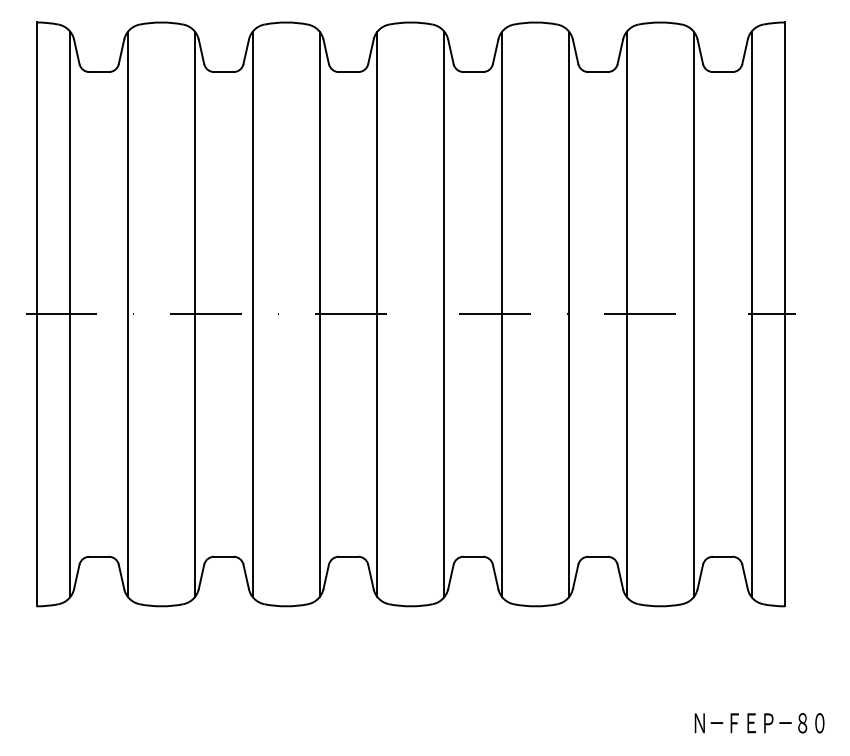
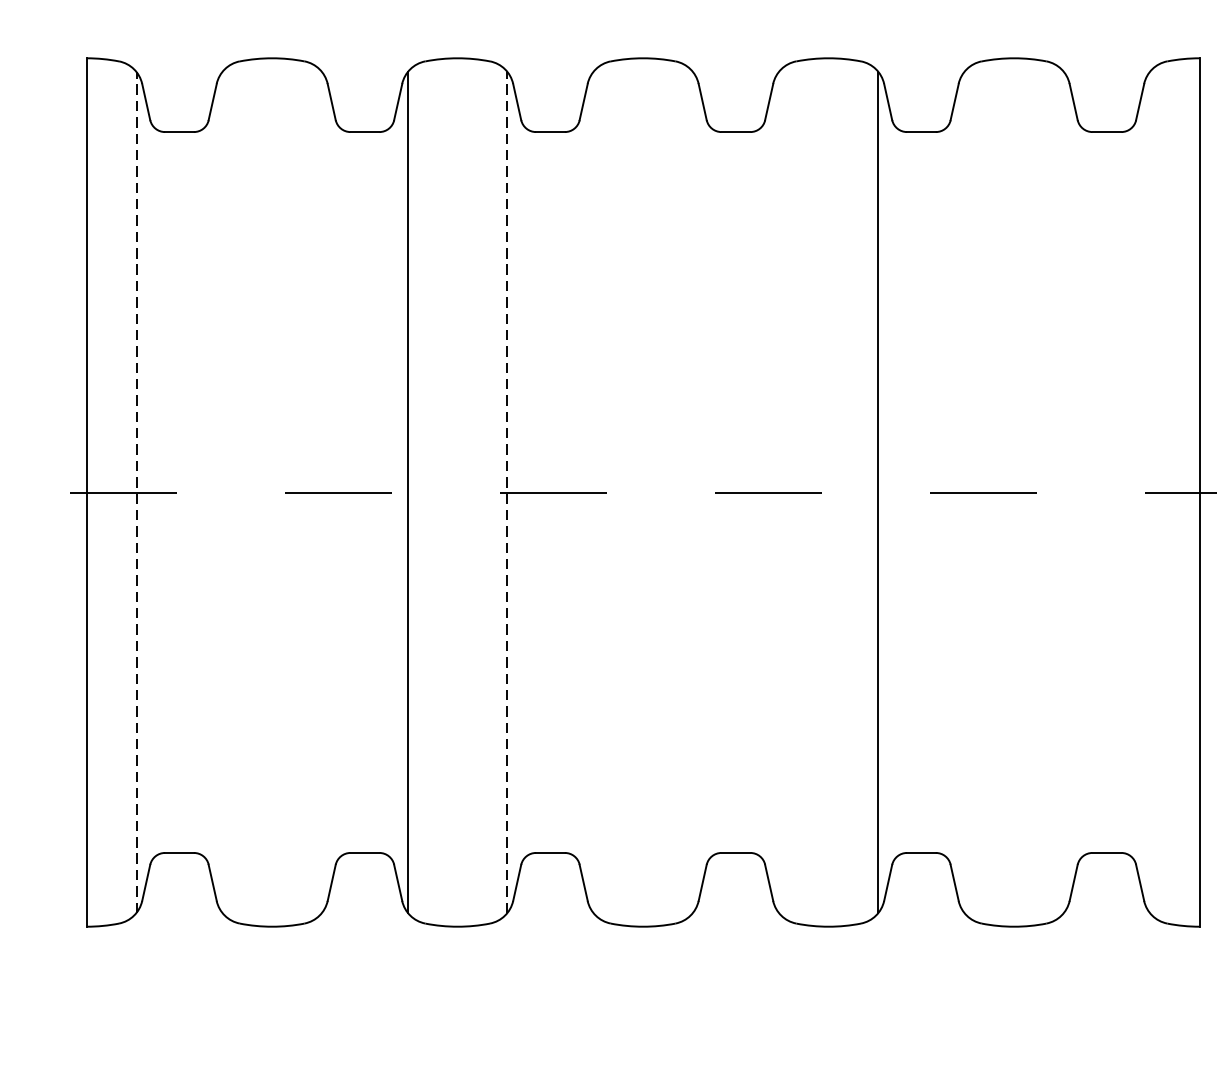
line: (70, 314) -> (136, 492), solid -> dashed
line: (128, 314) -> (223, 492), removed
line: (194, 314) -> (321, 492), removed
line: (319, 314) -> (507, 492), solid -> dashed
line: (377, 314) -> (593, 492), removed
line: (444, 314) -> (693, 492), removed
line: (502, 314) -> (779, 492), removed
line: (626, 314) -> (963, 492), removed
line: (693, 314) -> (1063, 492), removed
line: (751, 314) -> (1149, 492), removed

